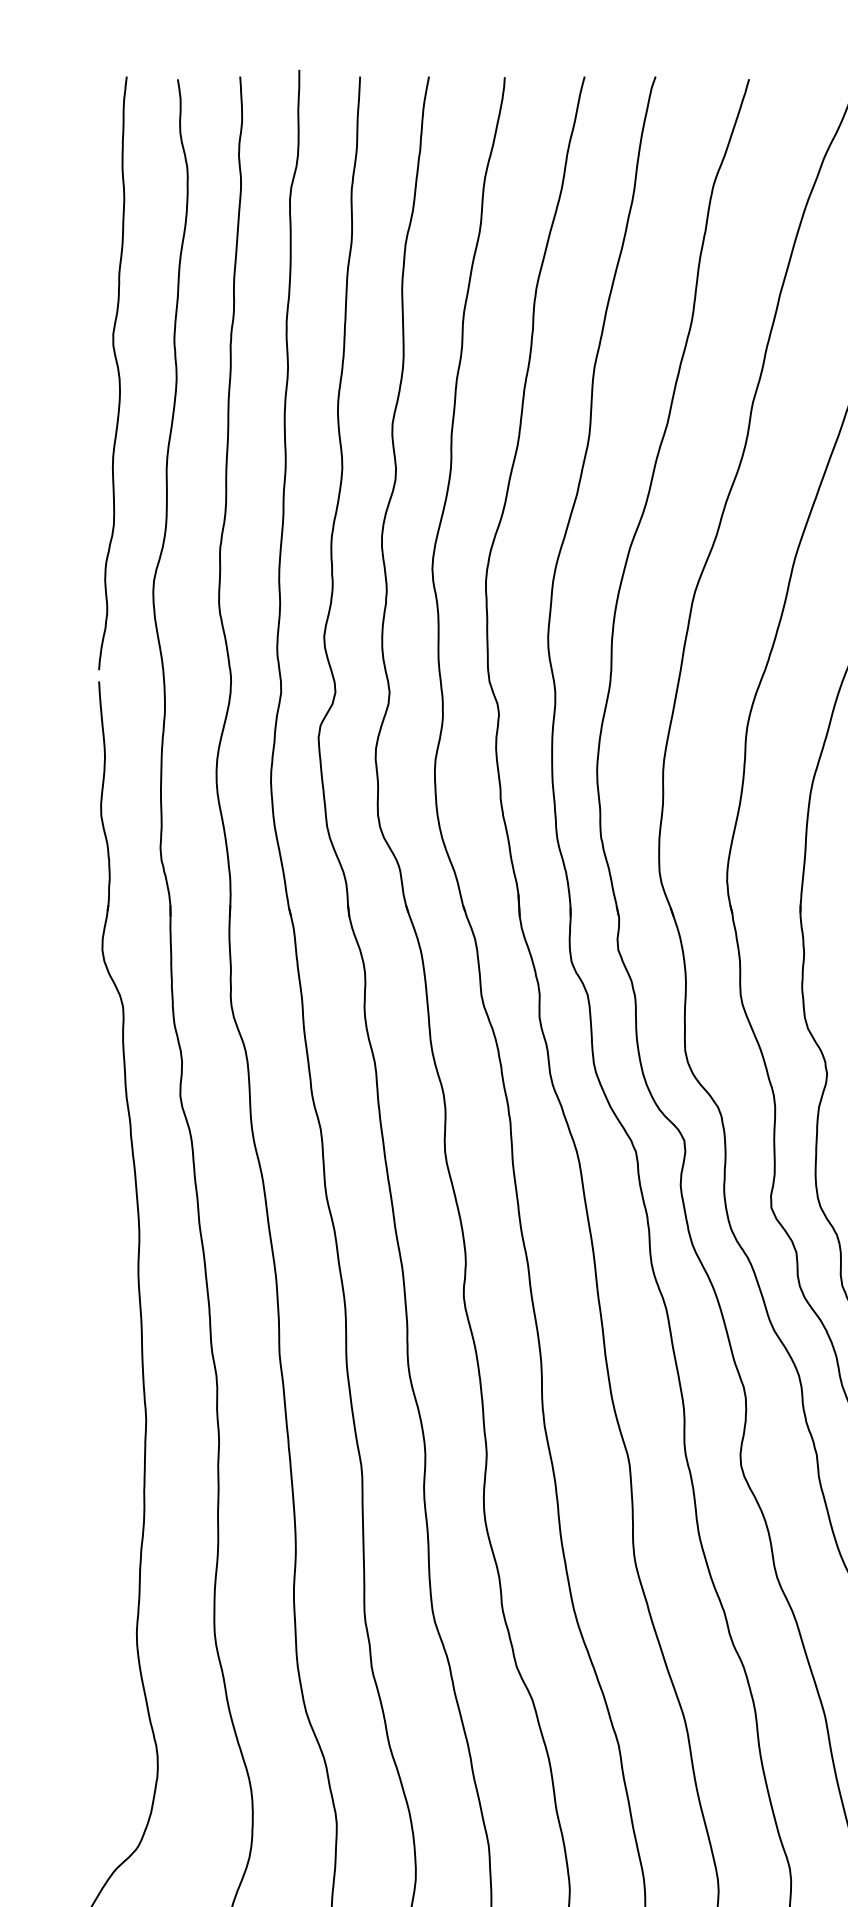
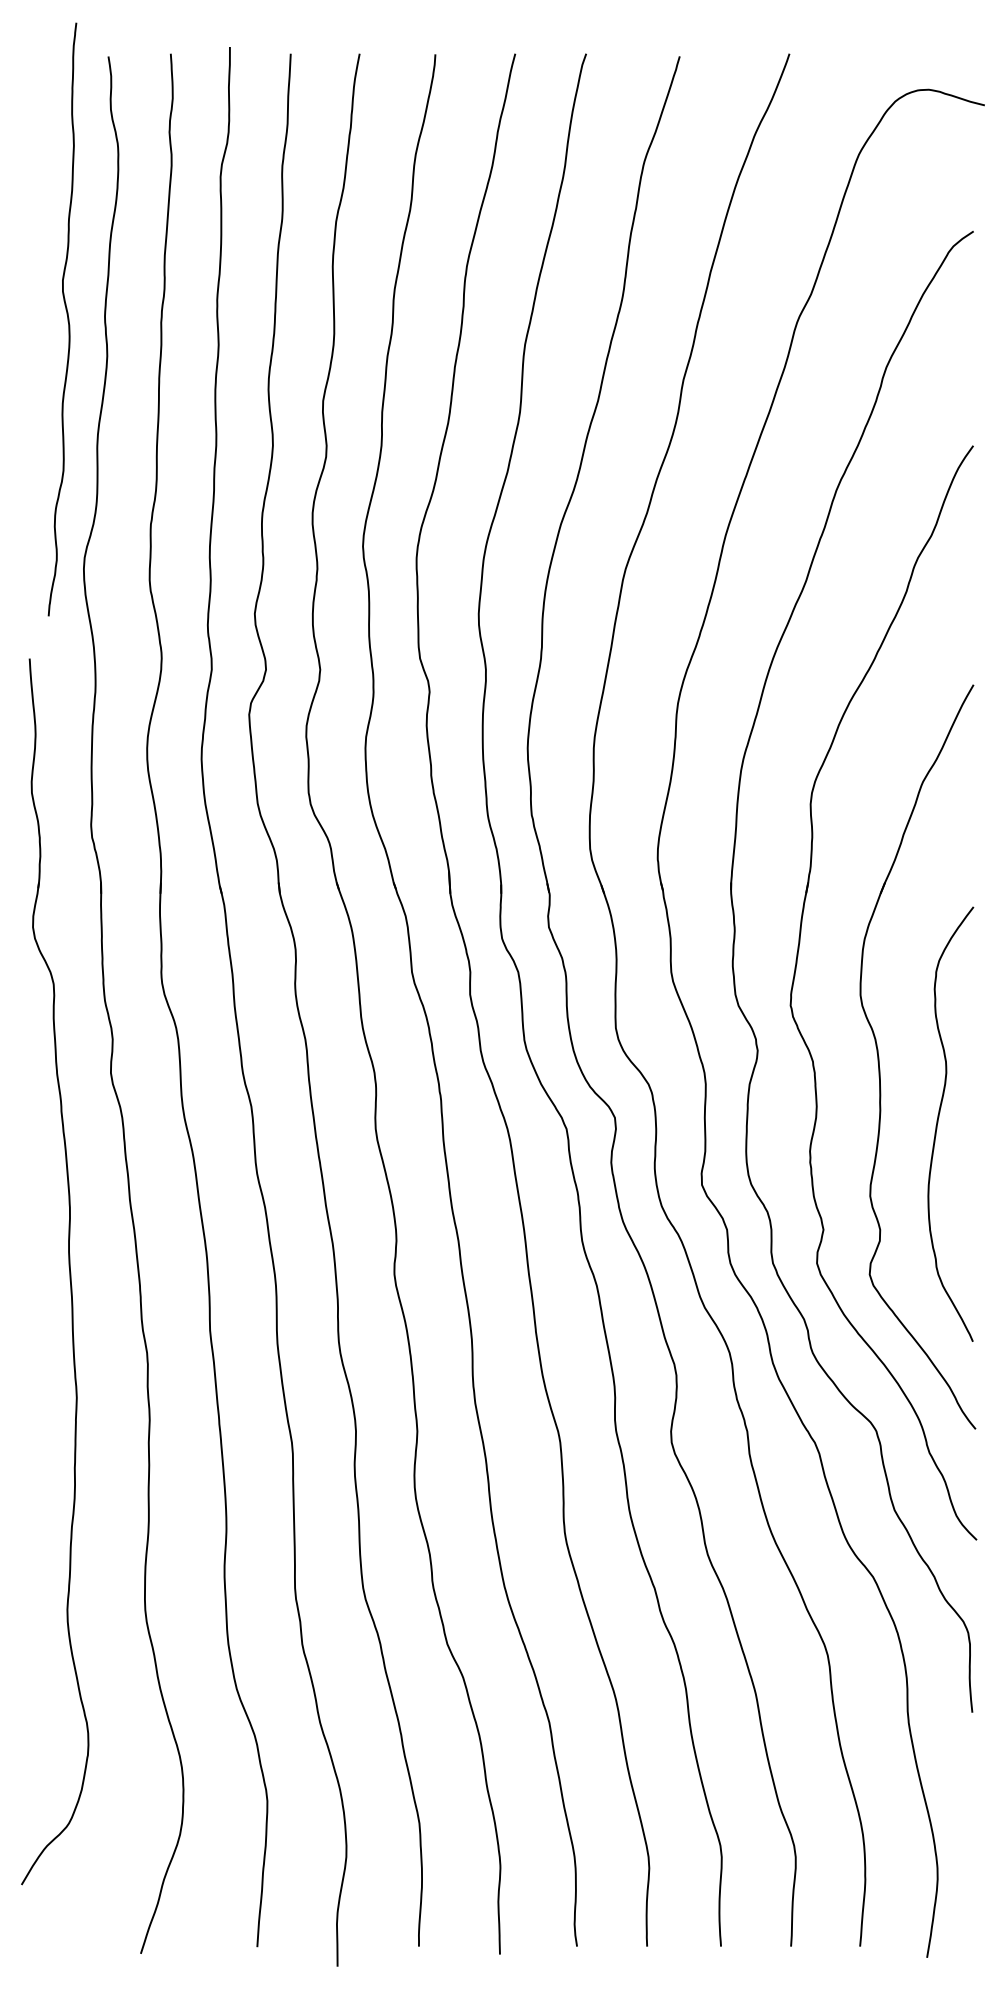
curve: (117, 373) -> (67, 319), moved

